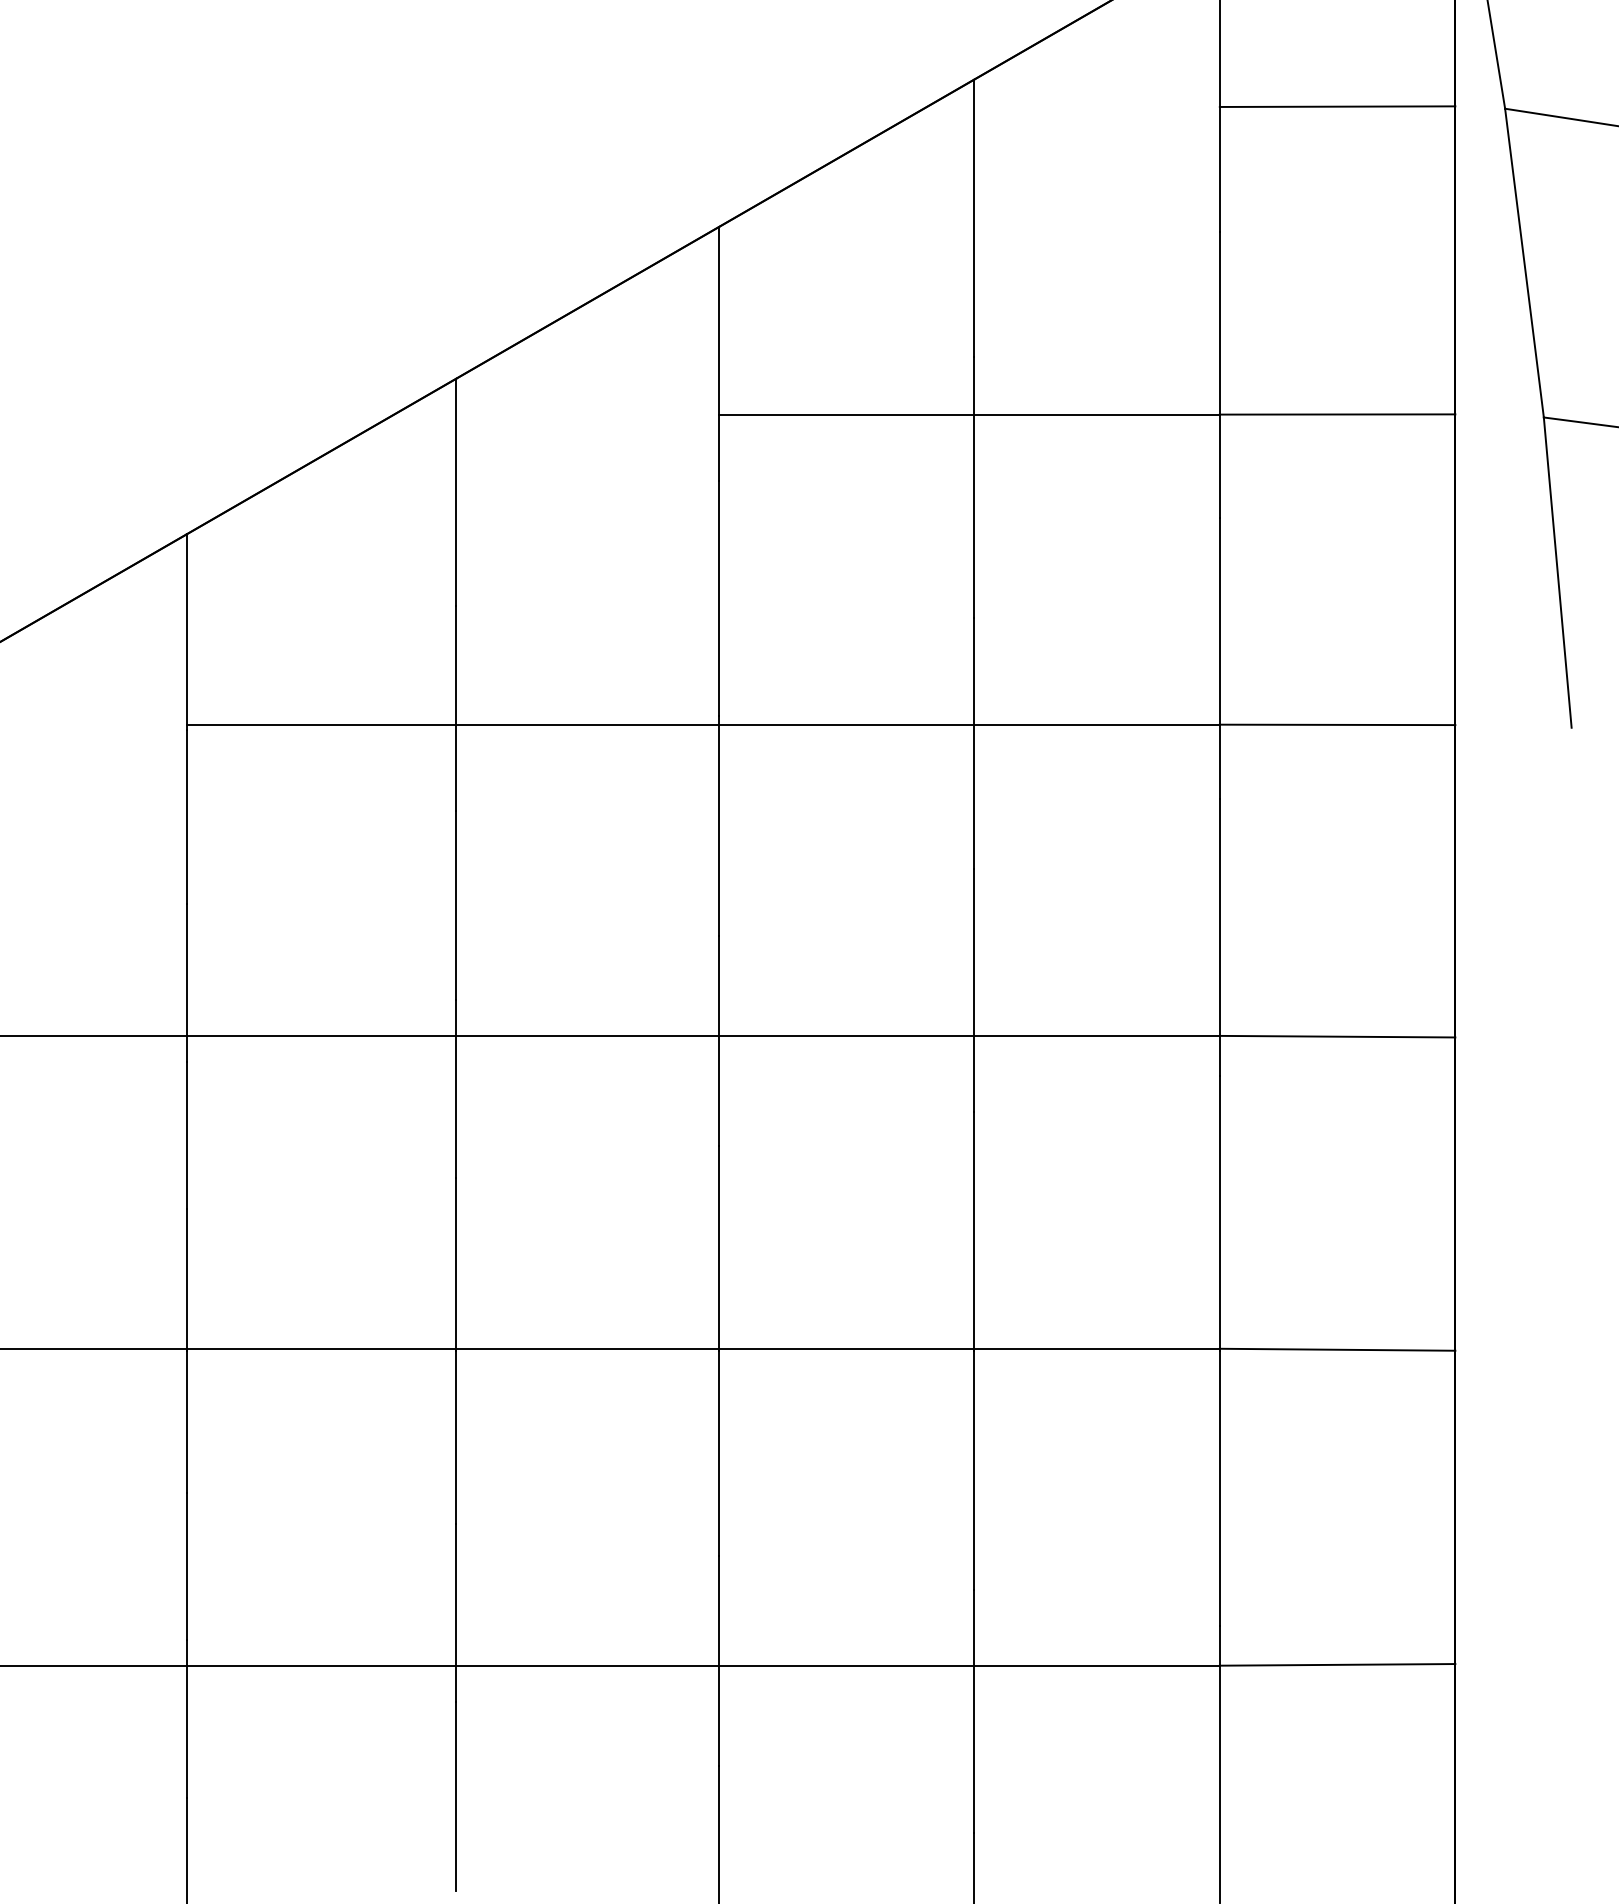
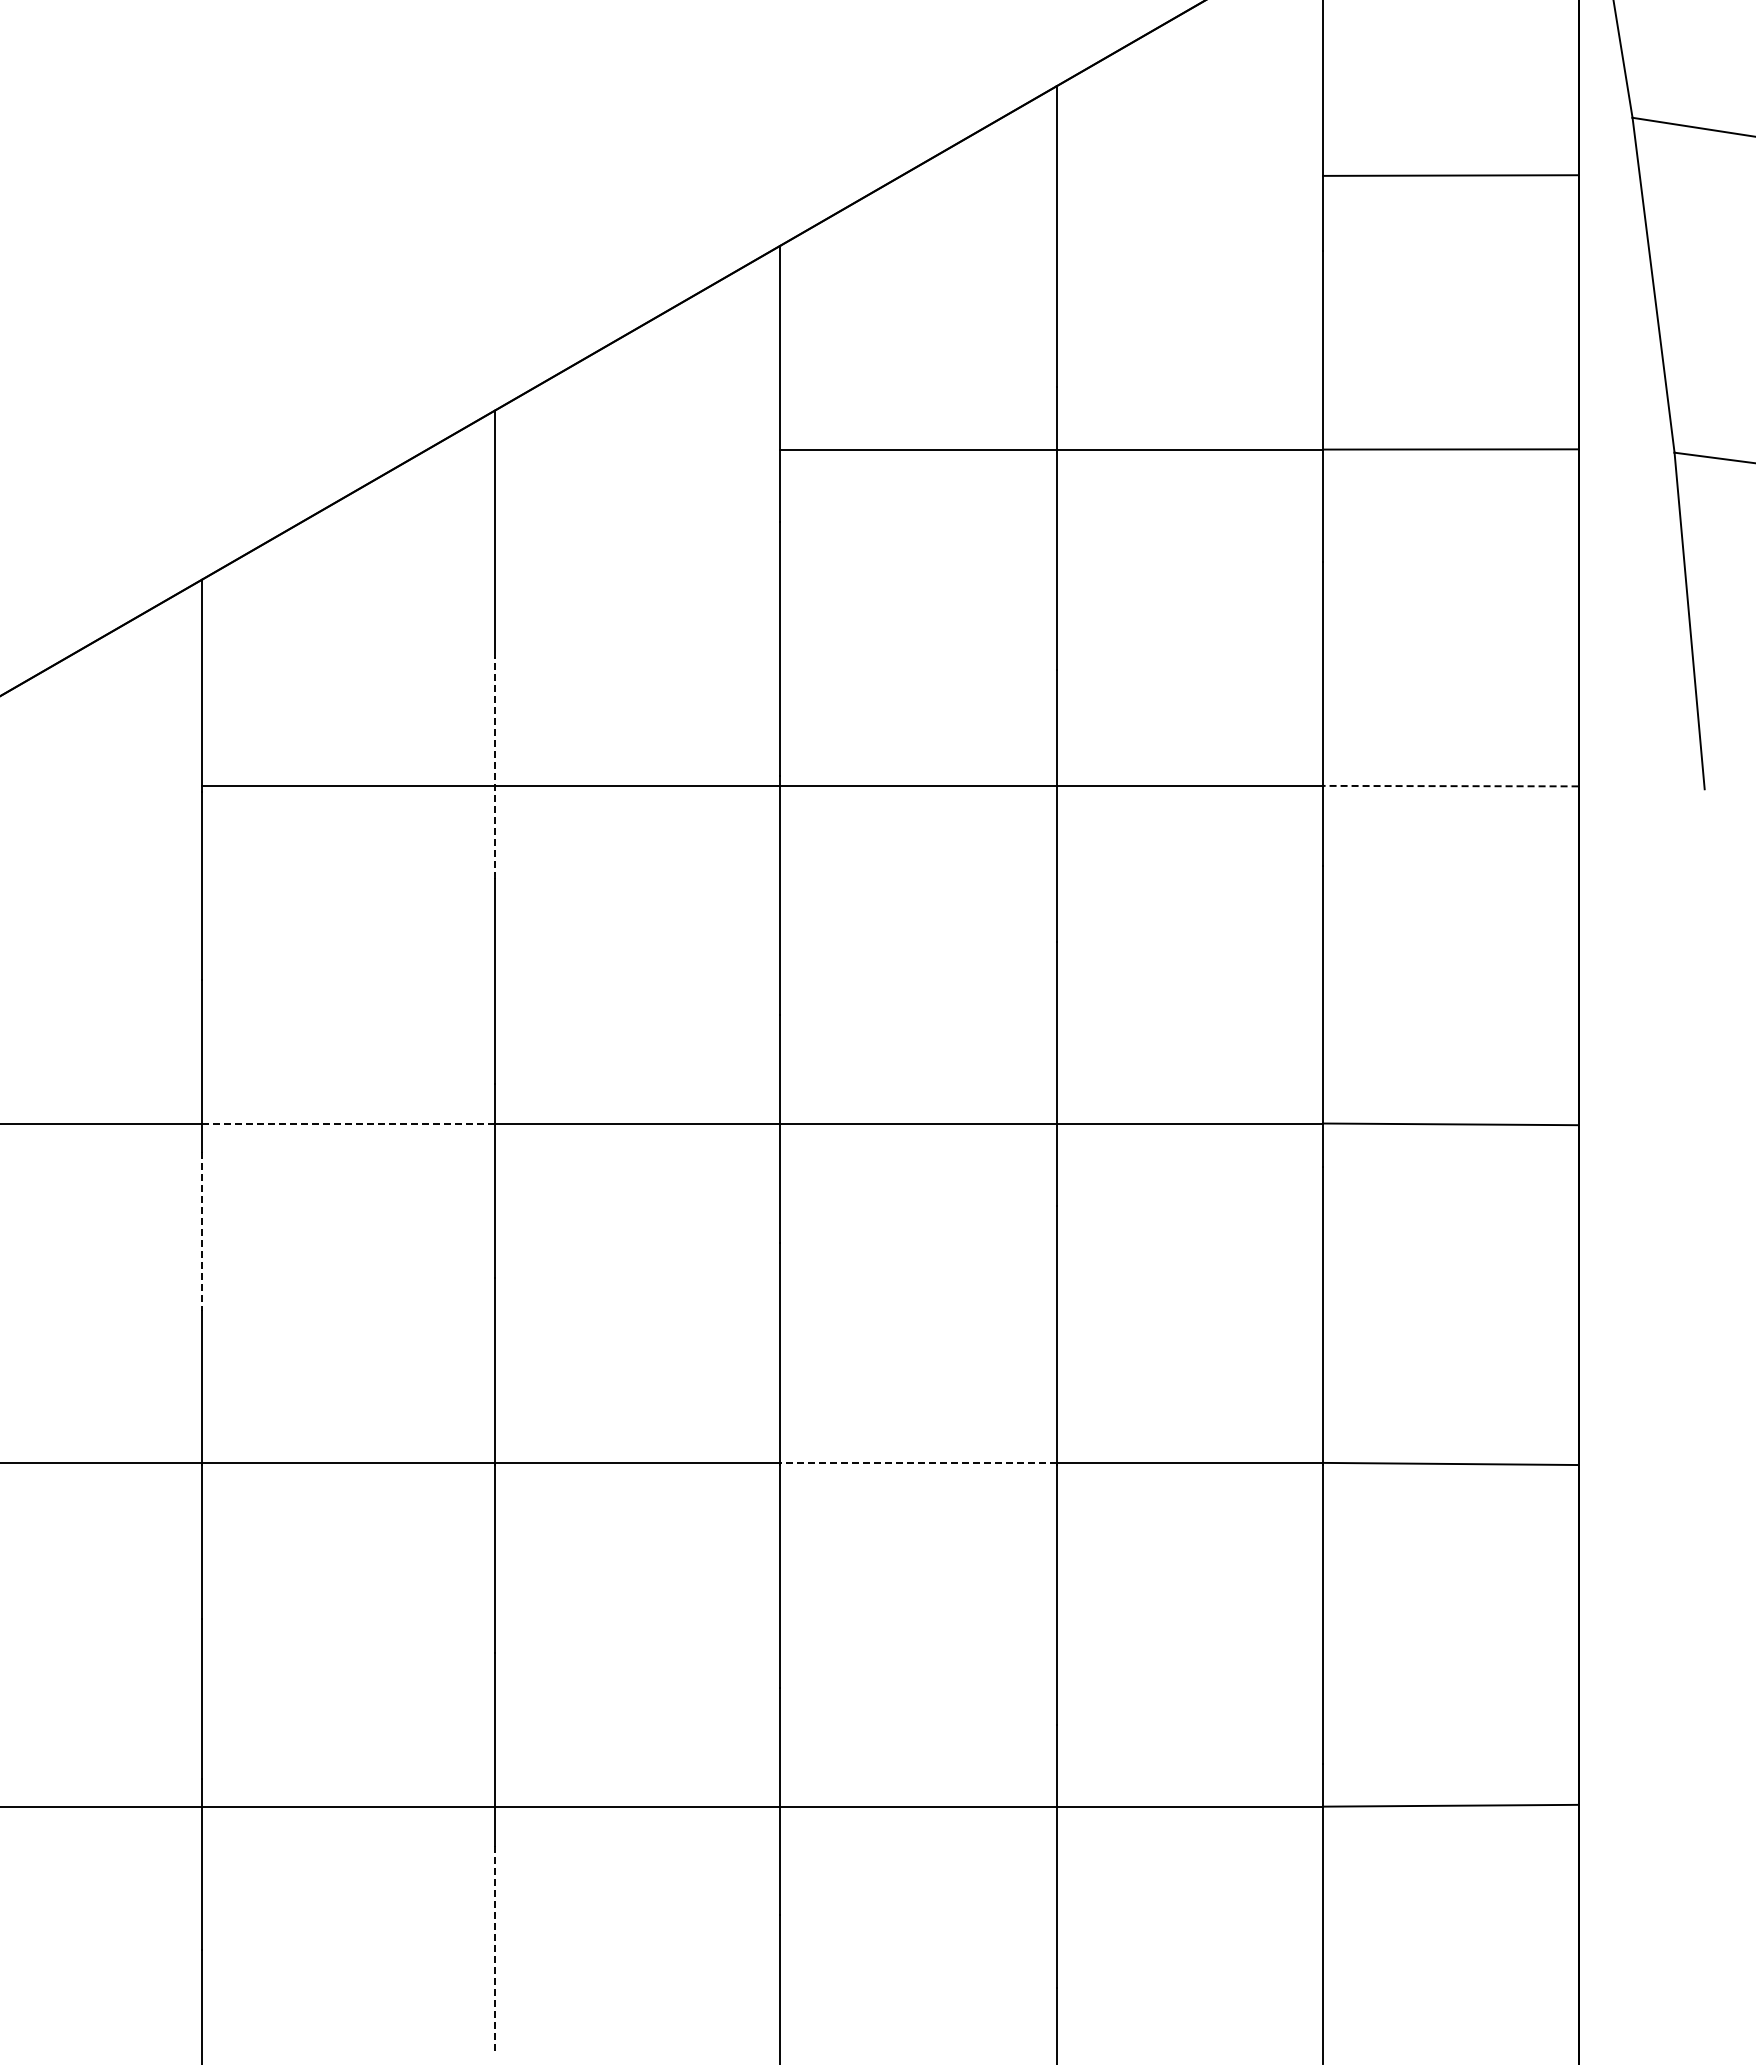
line: (1337, 106) -> (1450, 175), moved
line: (456, 707) -> (495, 767), solid -> dashed
line: (1337, 725) -> (1450, 786), solid -> dashed
line: (321, 1035) -> (348, 1123), solid -> dashed
line: (186, 1135) -> (202, 1231), solid -> dashed
line: (845, 1348) -> (917, 1462), solid -> dashed
line: (456, 1795) -> (495, 1947), solid -> dashed

